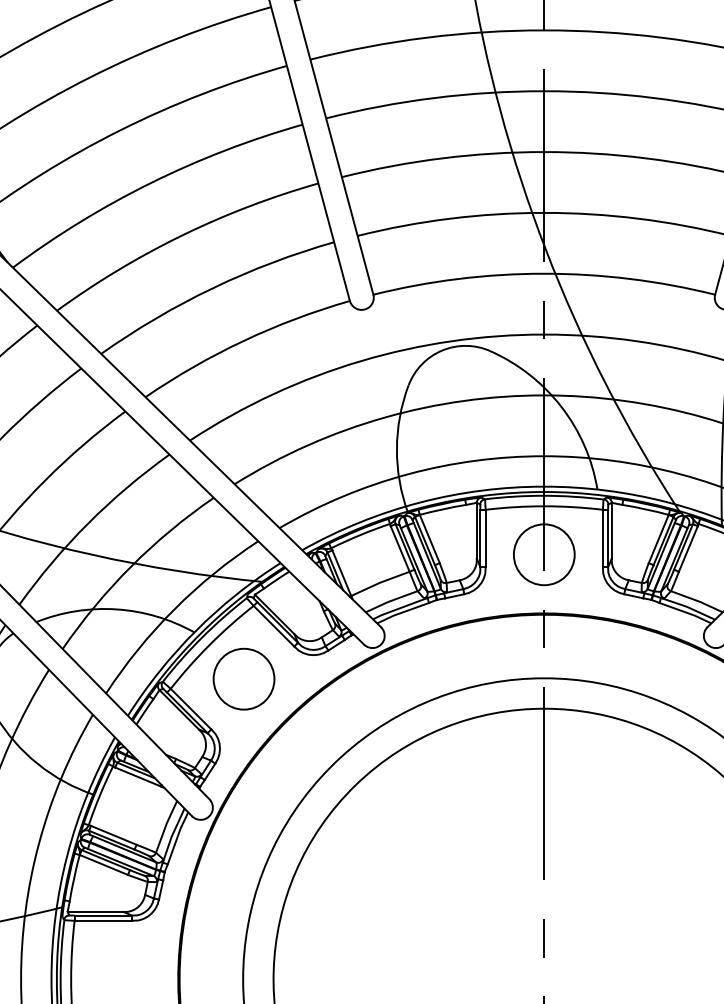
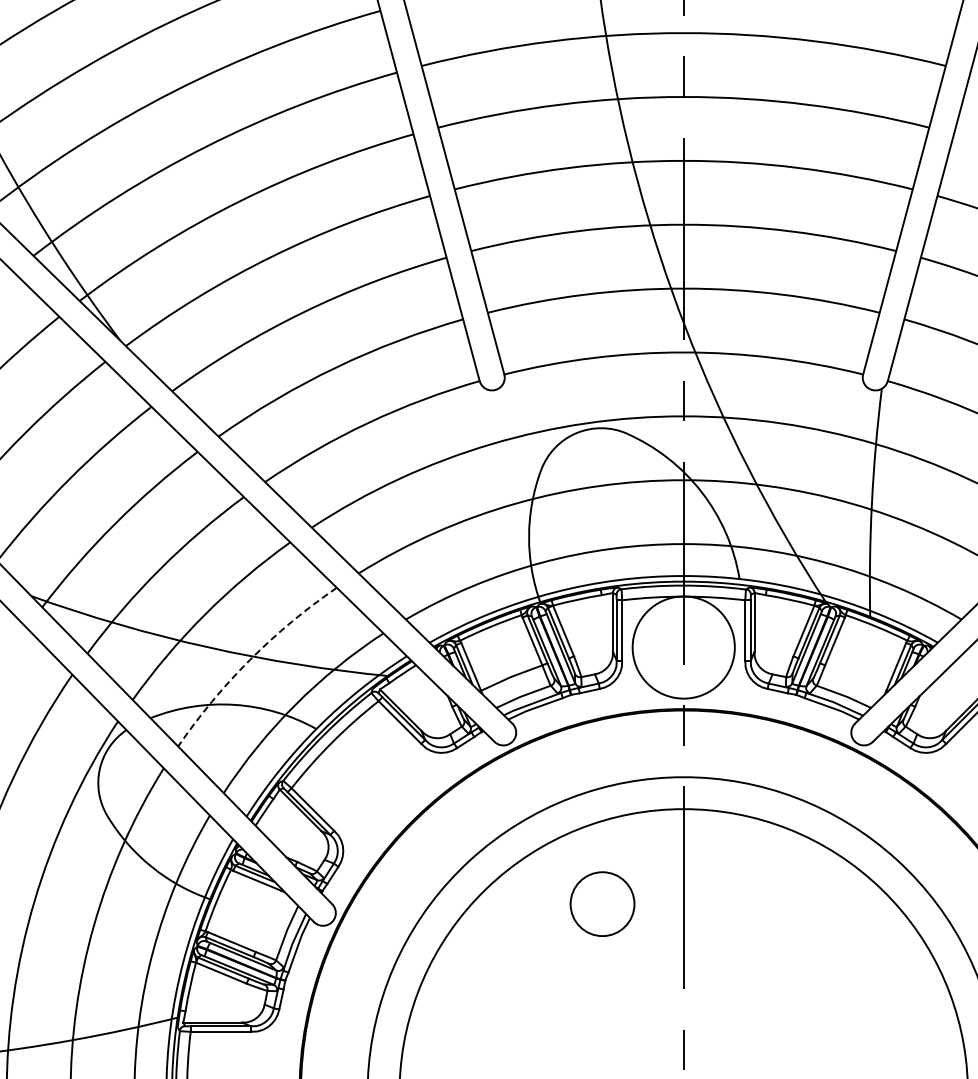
circle: (544, 554) -> (683, 647), size x1.6
arc: (131, 566) -> (250, 659), solid -> dashed
circle: (244, 678) -> (602, 903), moved

